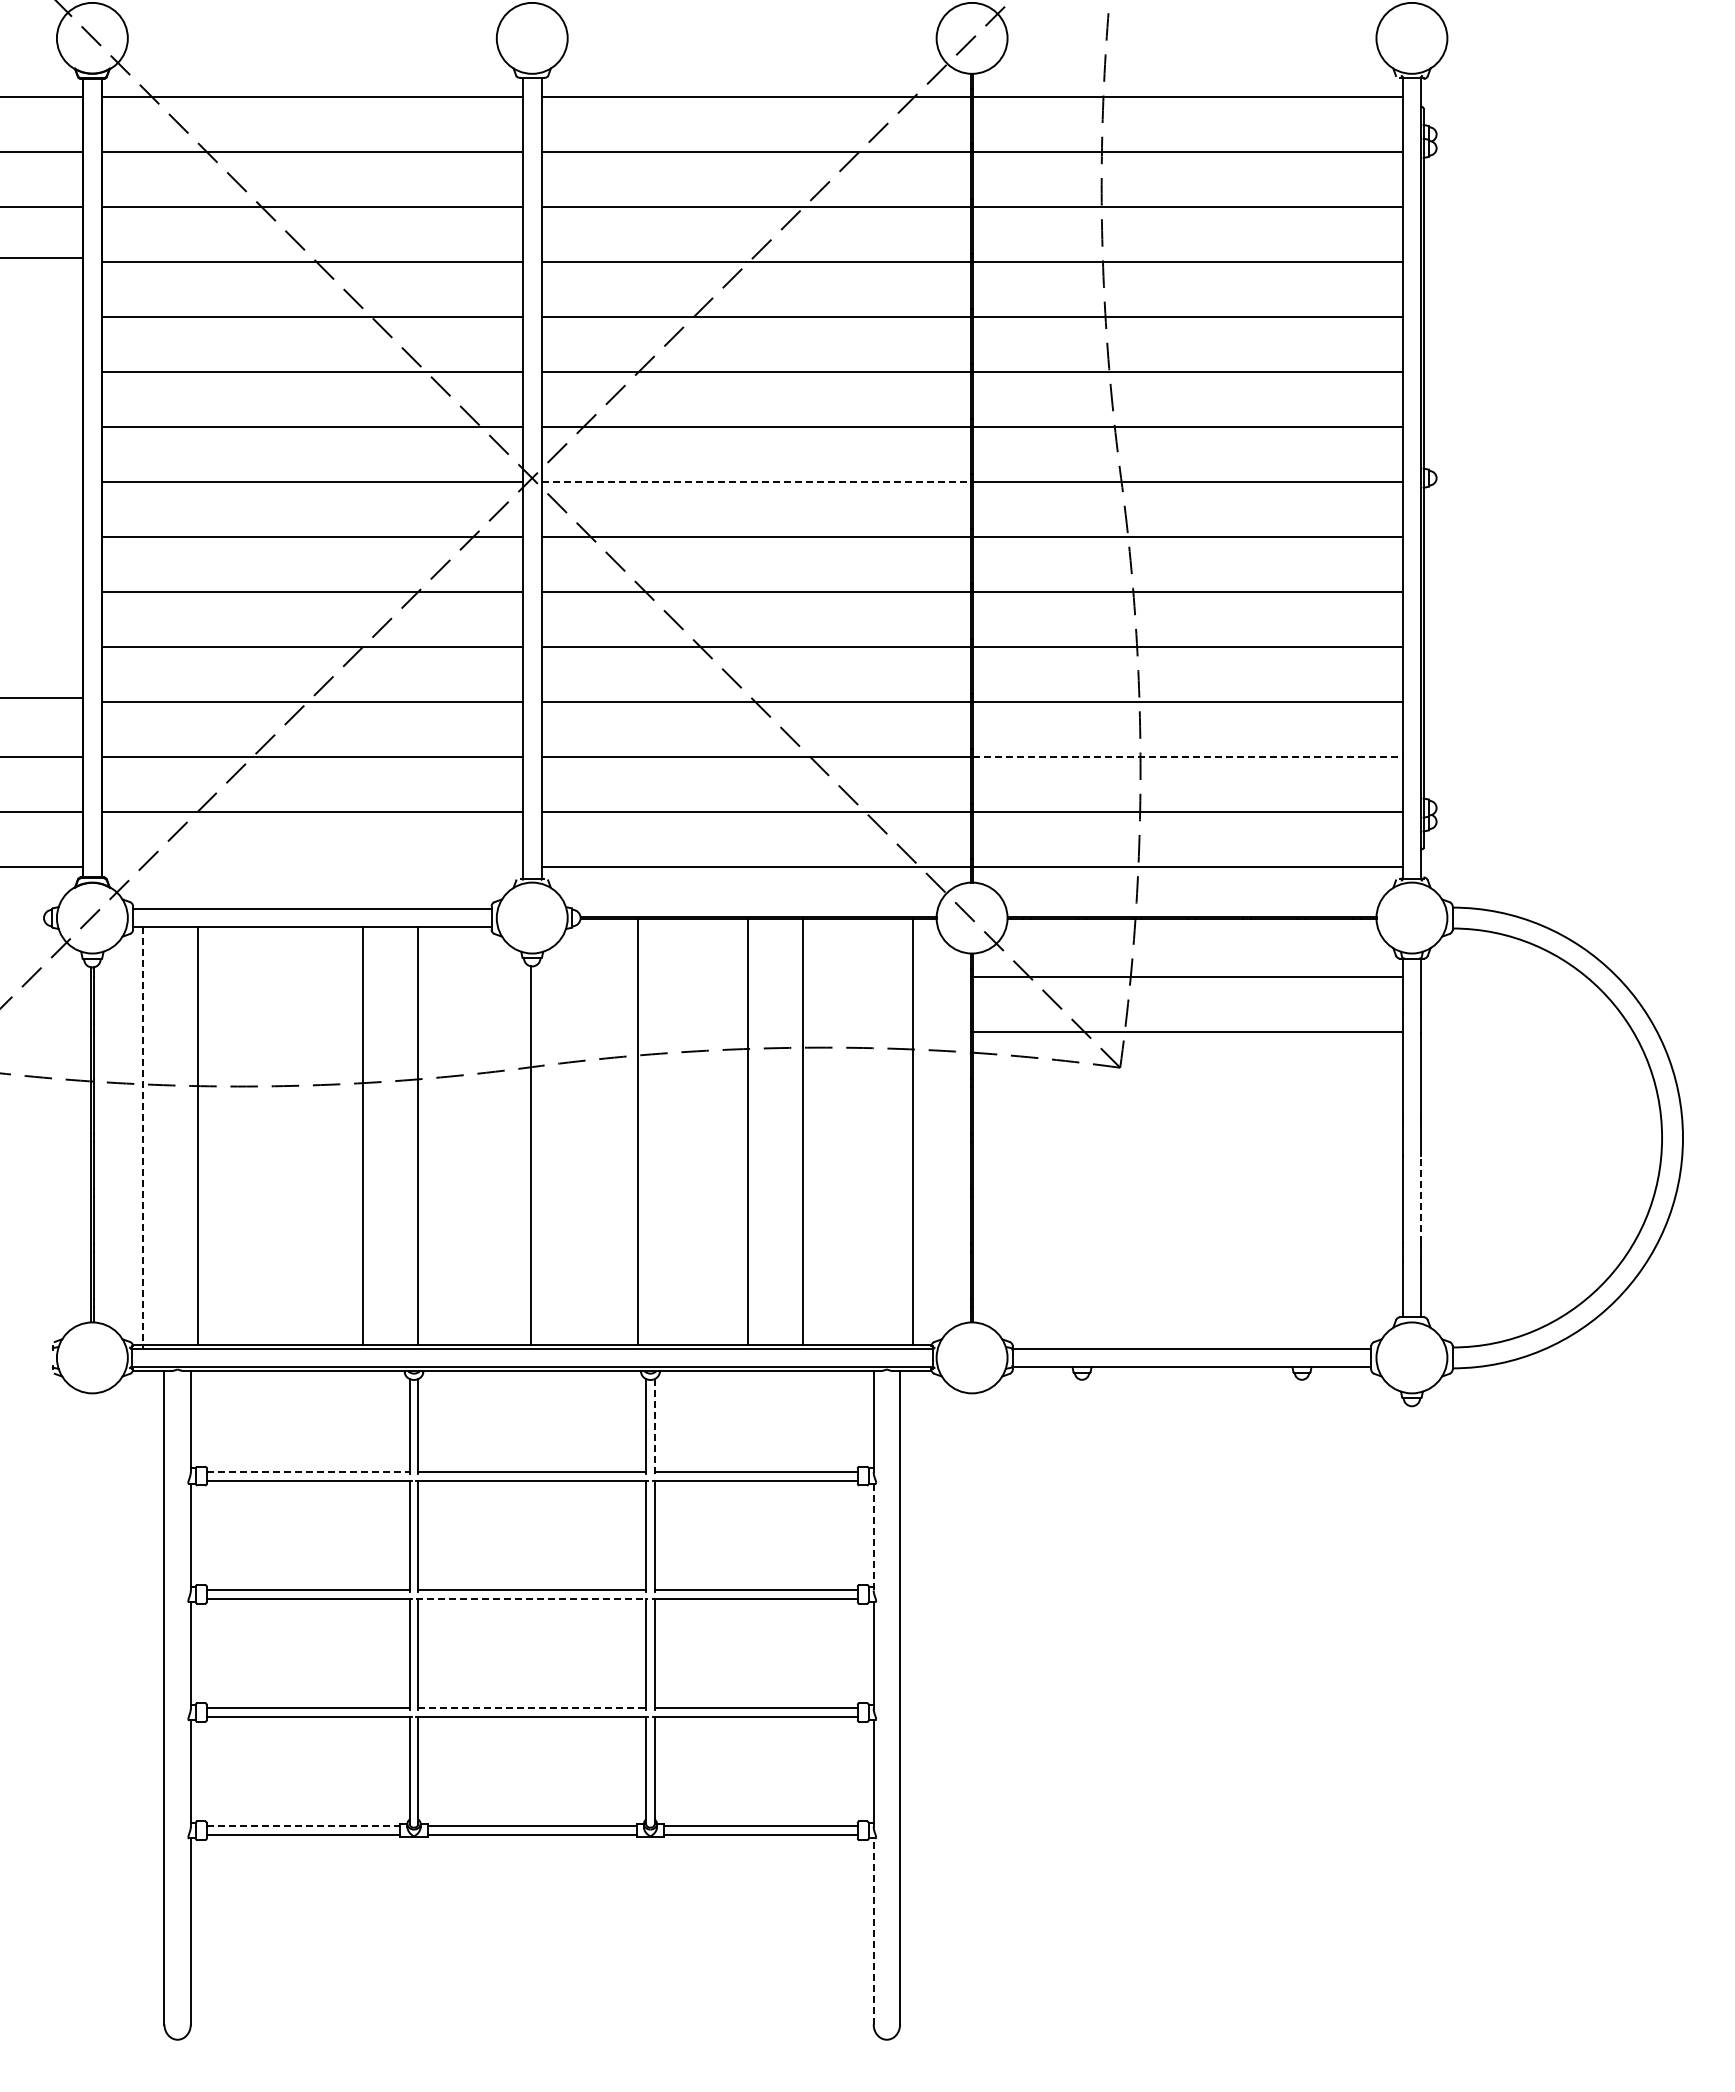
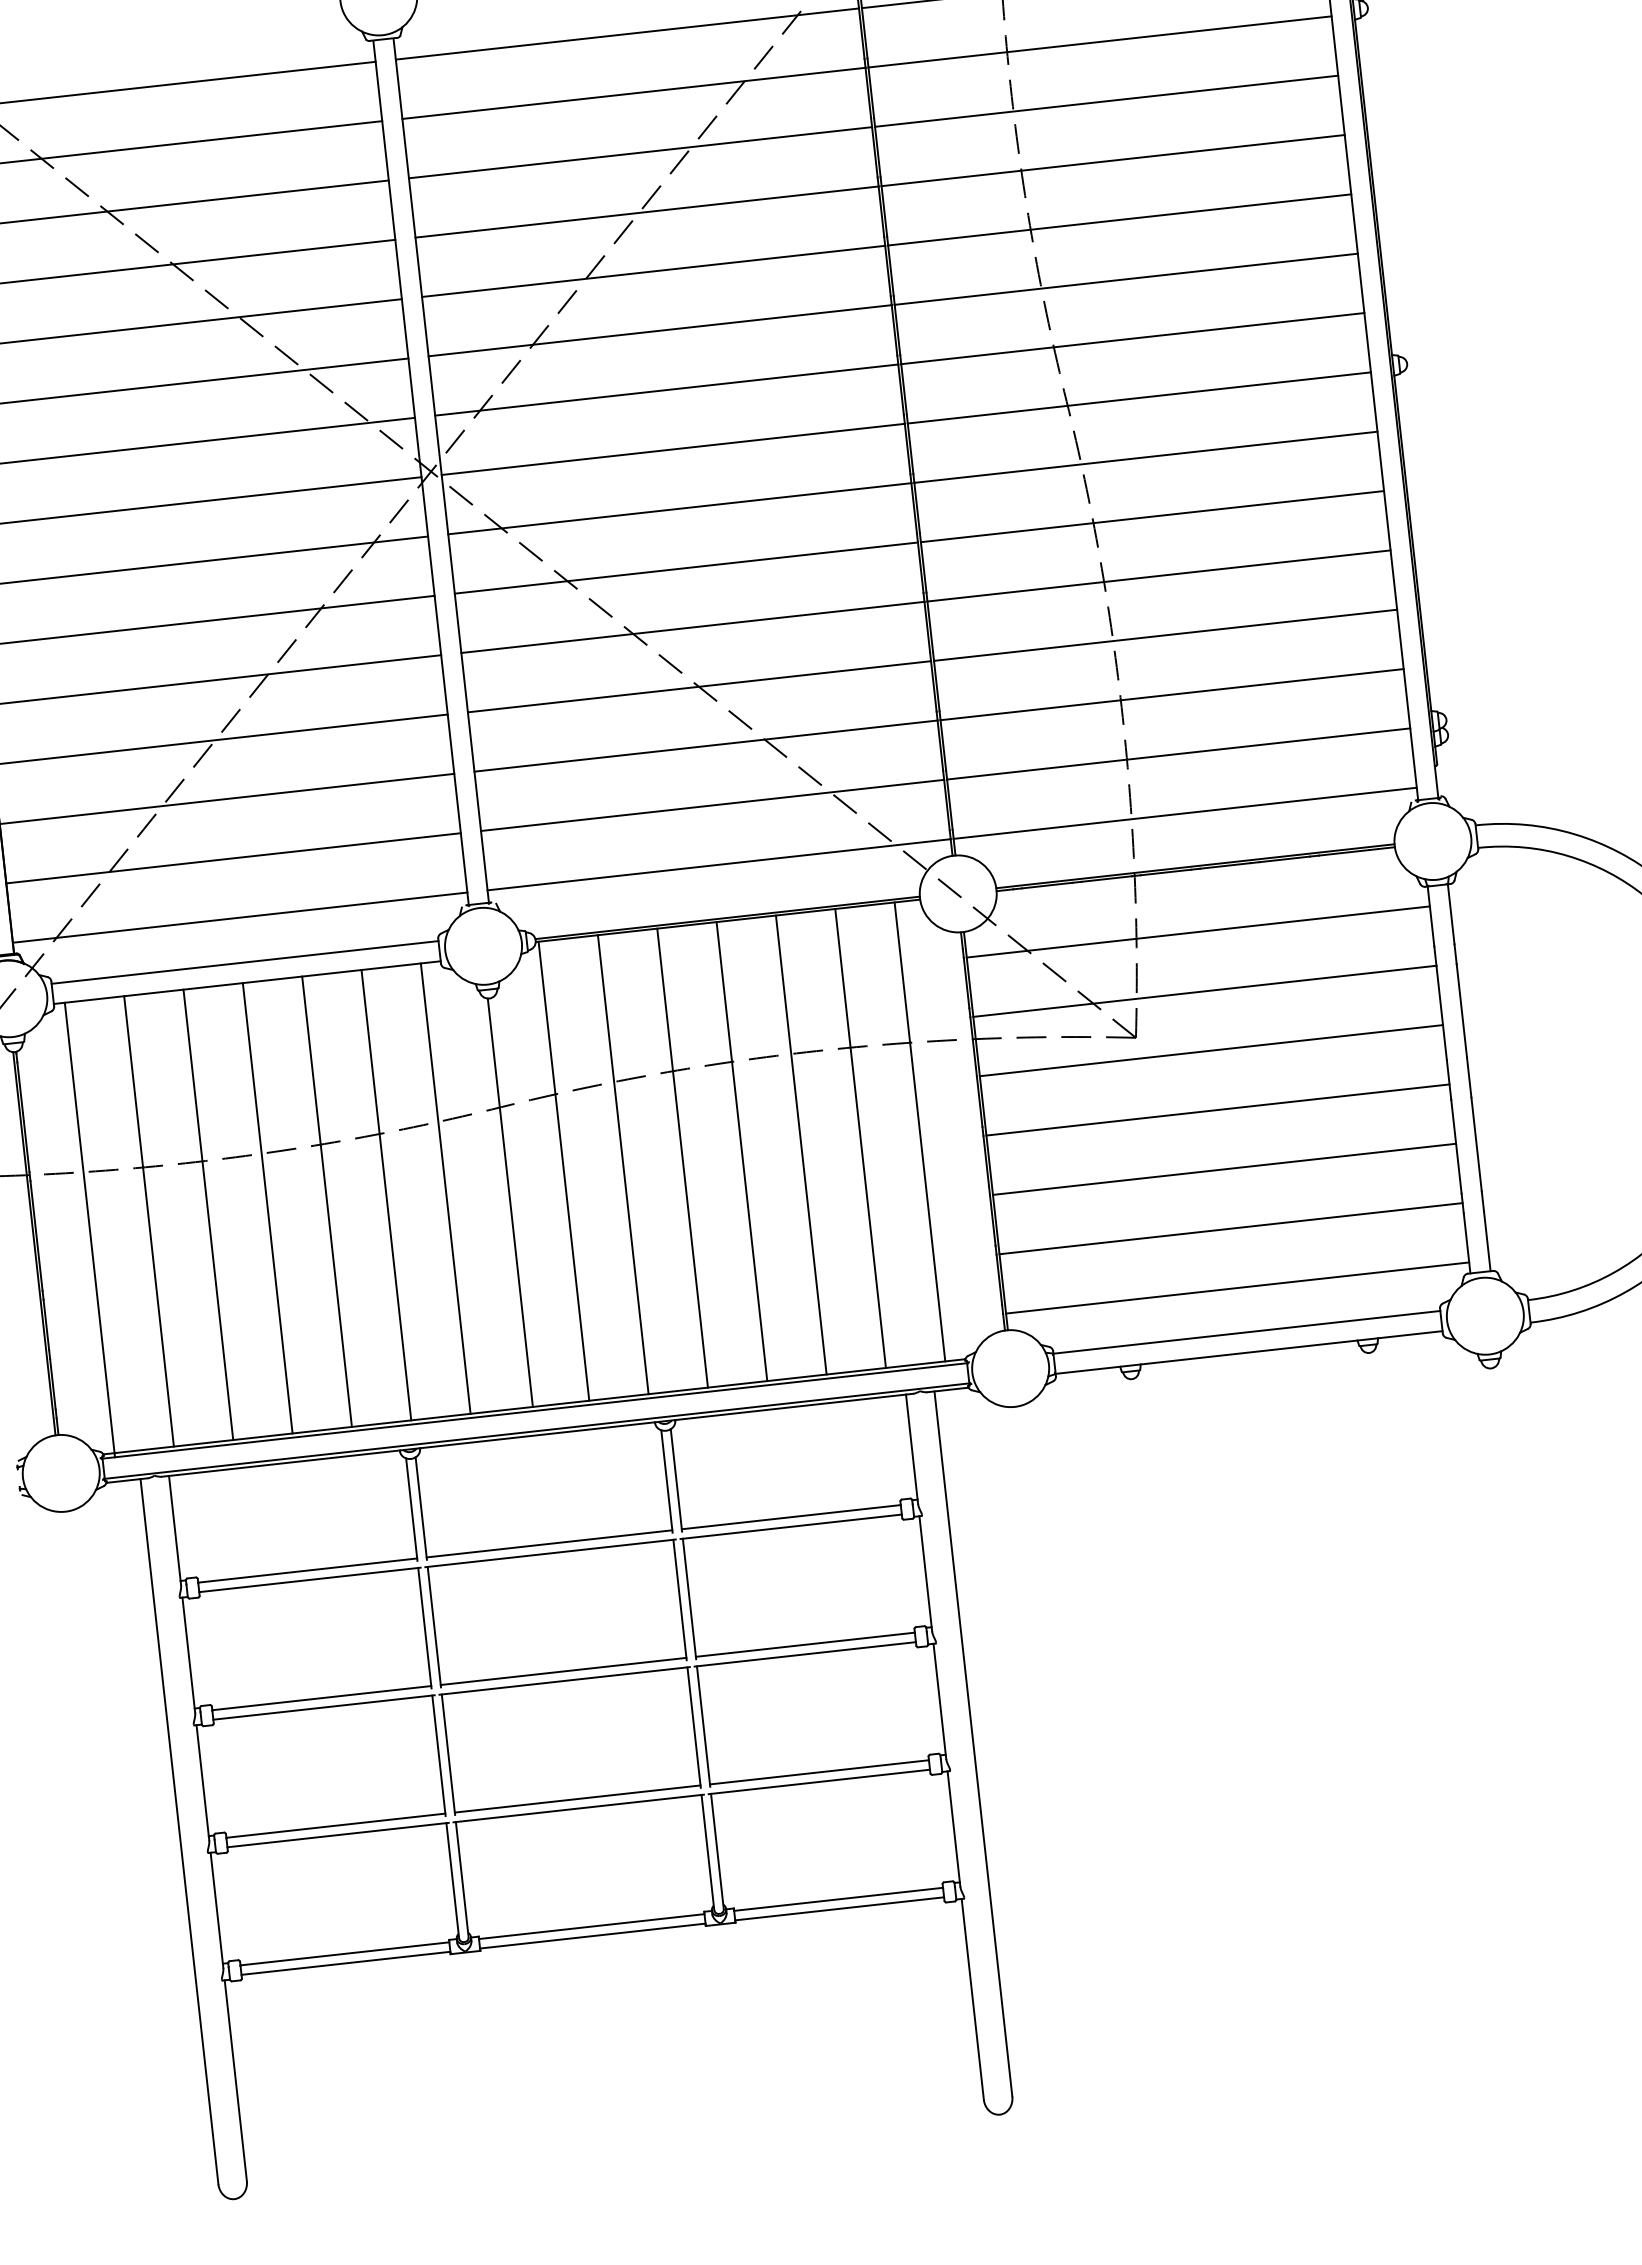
line: (756, 482) -> (673, 449), dashed -> solid
line: (1188, 757) -> (1172, 694), dashed -> solid
line: (311, 867) -> (239, 918), added
line: (1187, 1087) -> (1210, 1051), added
line: (583, 1131) -> (564, 1170), added
line: (693, 1131) -> (683, 1157), added
line: (858, 1131) -> (861, 1137), added
line: (253, 1135) -> (208, 1214), added
line: (308, 1135) -> (267, 1207), added
line: (473, 1135) -> (446, 1187), added
line: (143, 1137) -> (90, 1229), dashed -> solid
line: (1187, 1142) -> (1217, 1110), added
line: (1187, 1197) -> (1224, 1169), added
line: (1421, 1199) -> (1476, 1144), dashed -> solid
line: (1187, 1252) -> (1230, 1229), added
line: (1187, 1307) -> (1237, 1288), added
line: (654, 1425) -> (675, 1479), dashed -> solid
line: (308, 1471) -> (308, 1570), dashed -> solid
line: (873, 1536) -> (925, 1573), dashed -> solid
line: (532, 1598) -> (564, 1680), dashed -> solid
line: (532, 1708) -> (577, 1799), dashed -> solid
line: (303, 1826) -> (344, 1954), dashed -> solid
line: (873, 1930) -> (972, 1998), dashed -> solid

